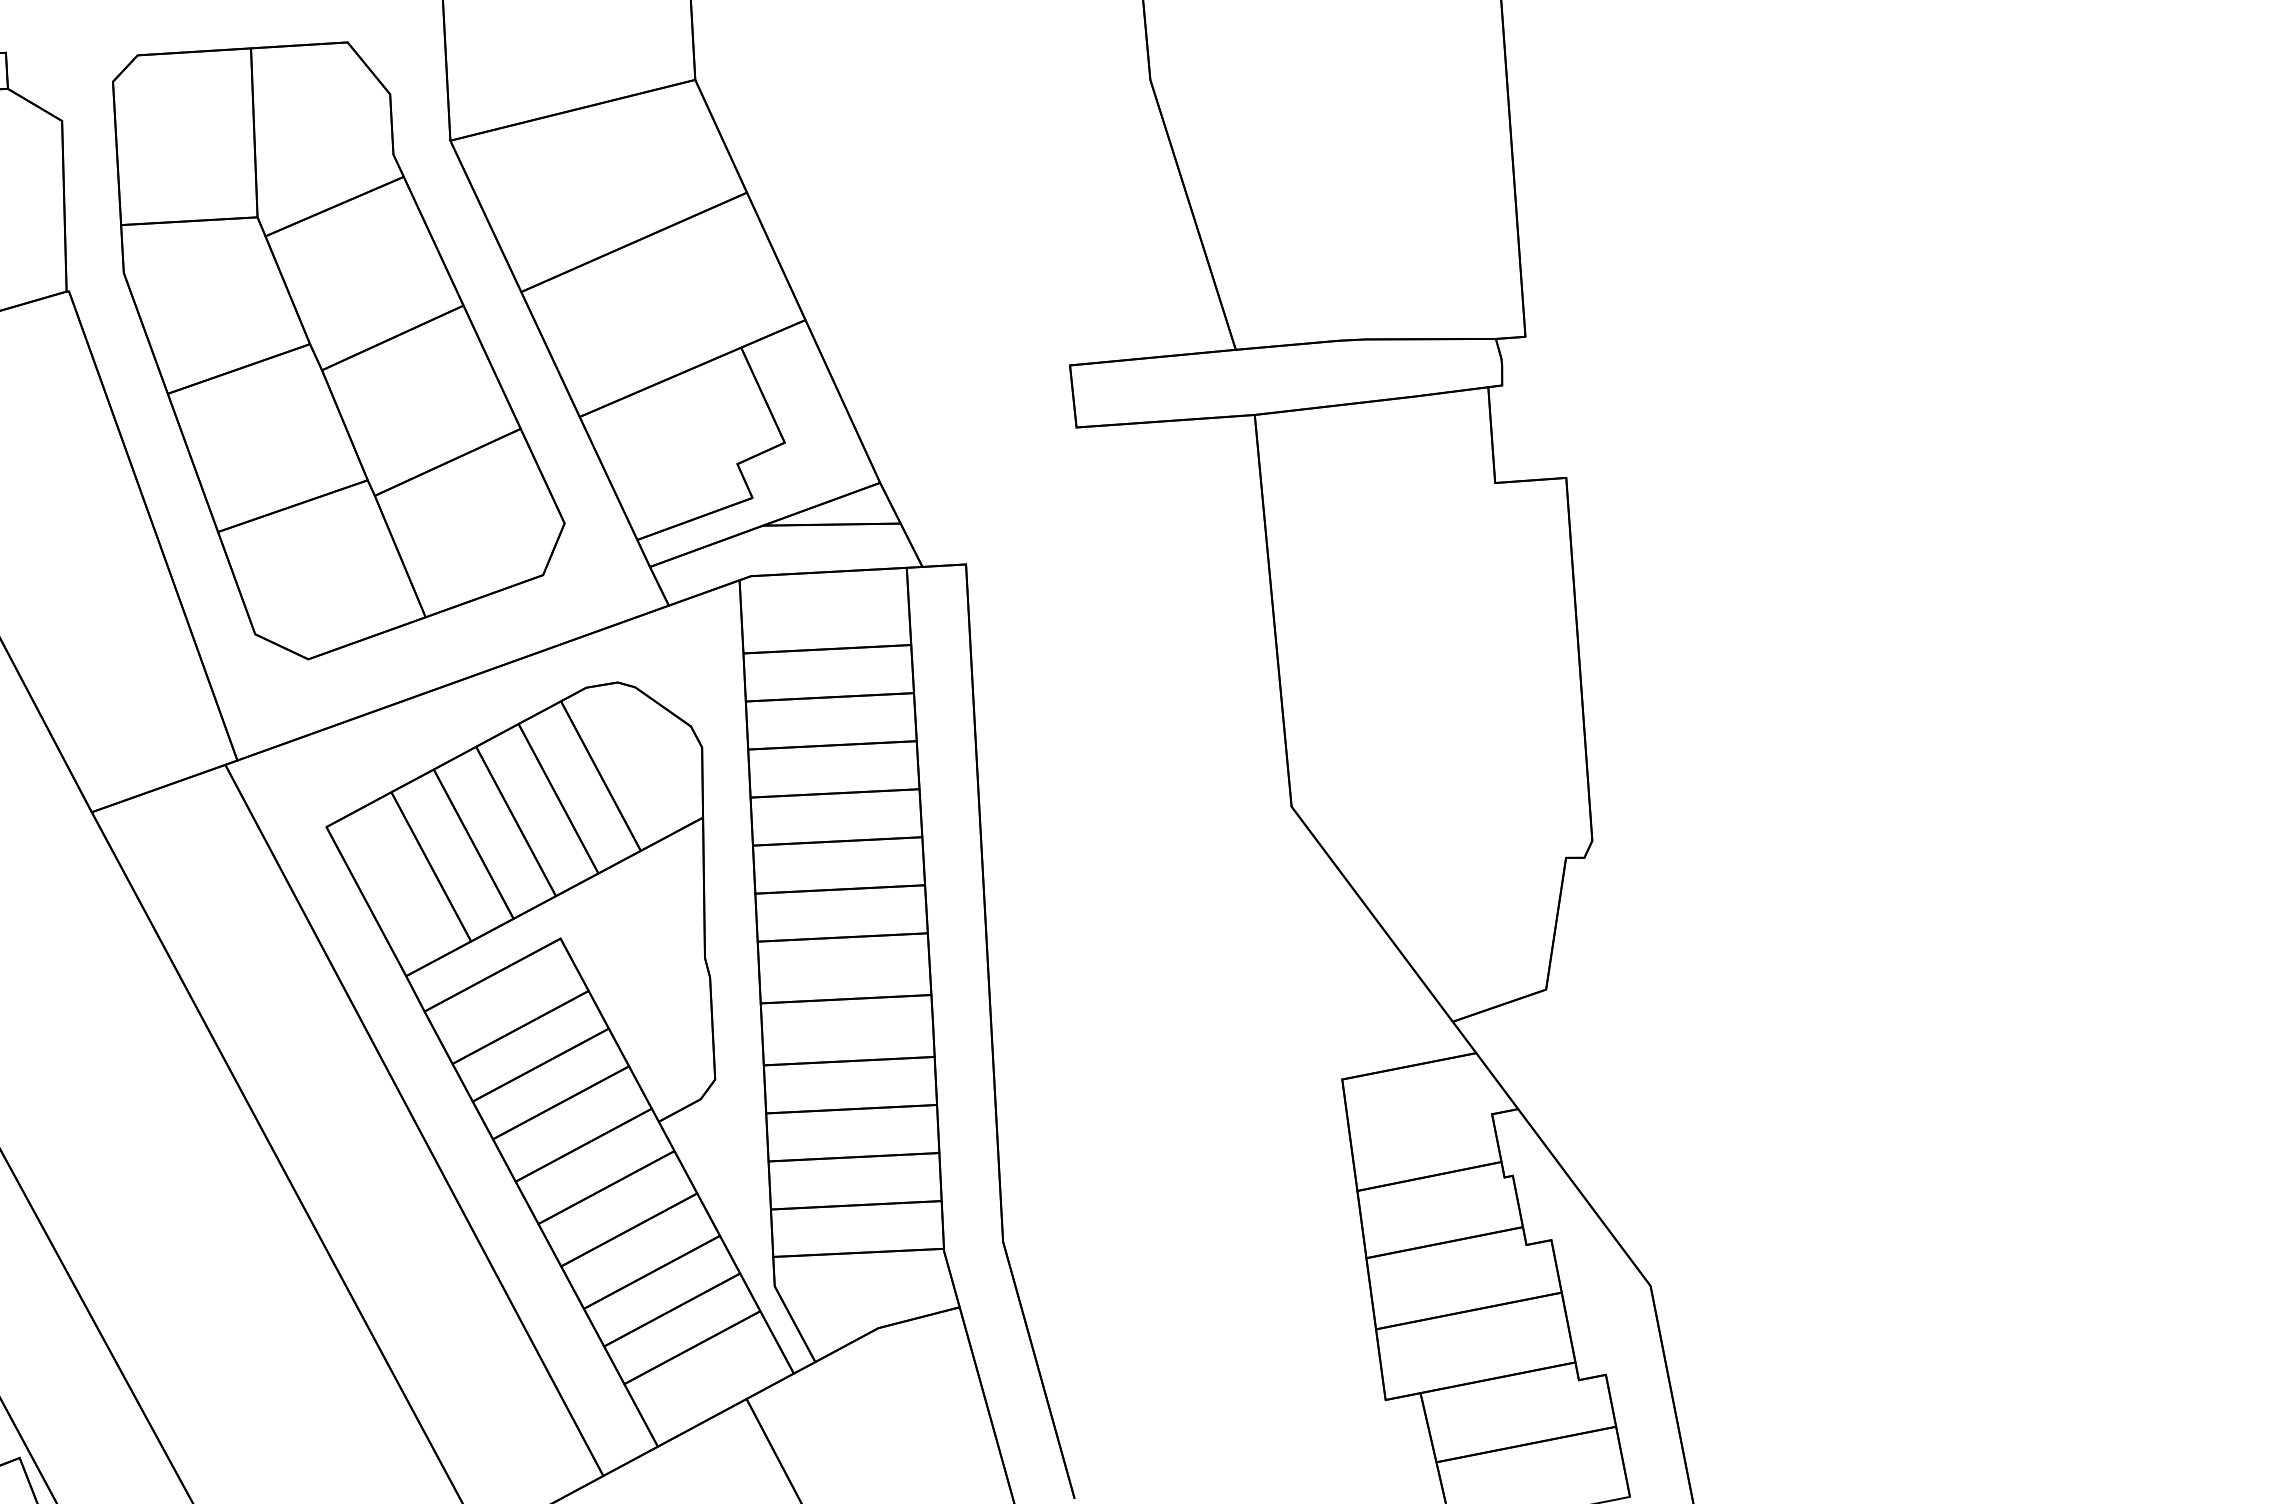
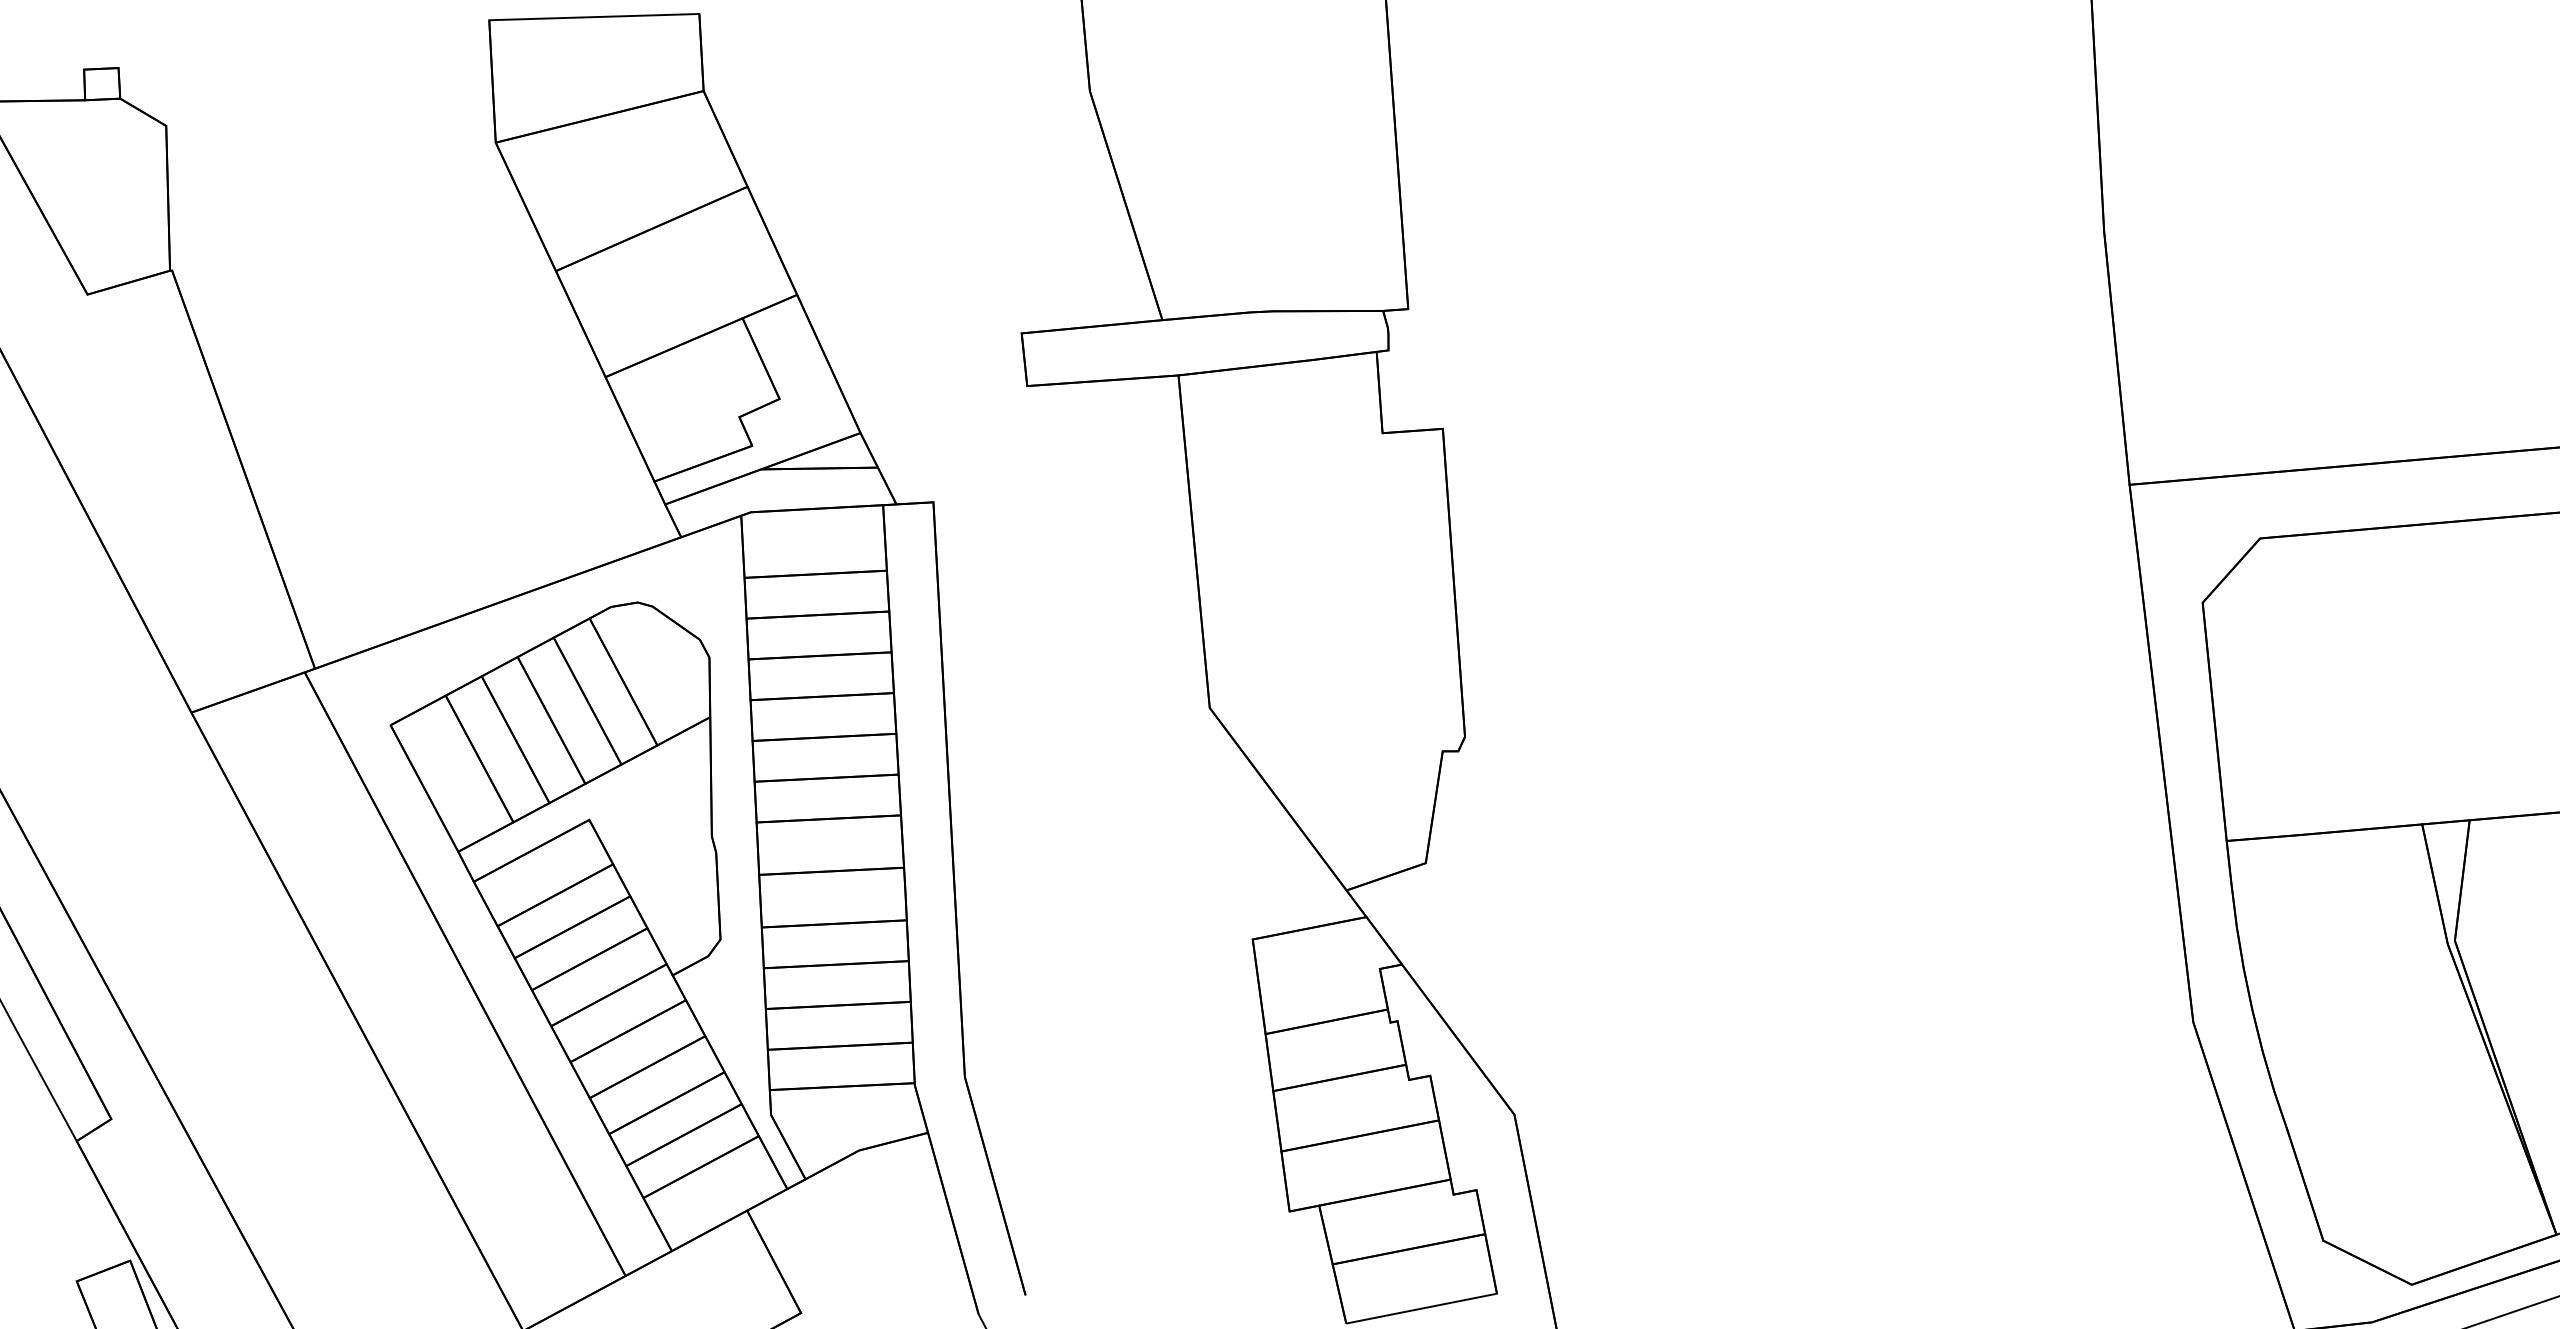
part: (338, 350) -> (400, 320), removed

